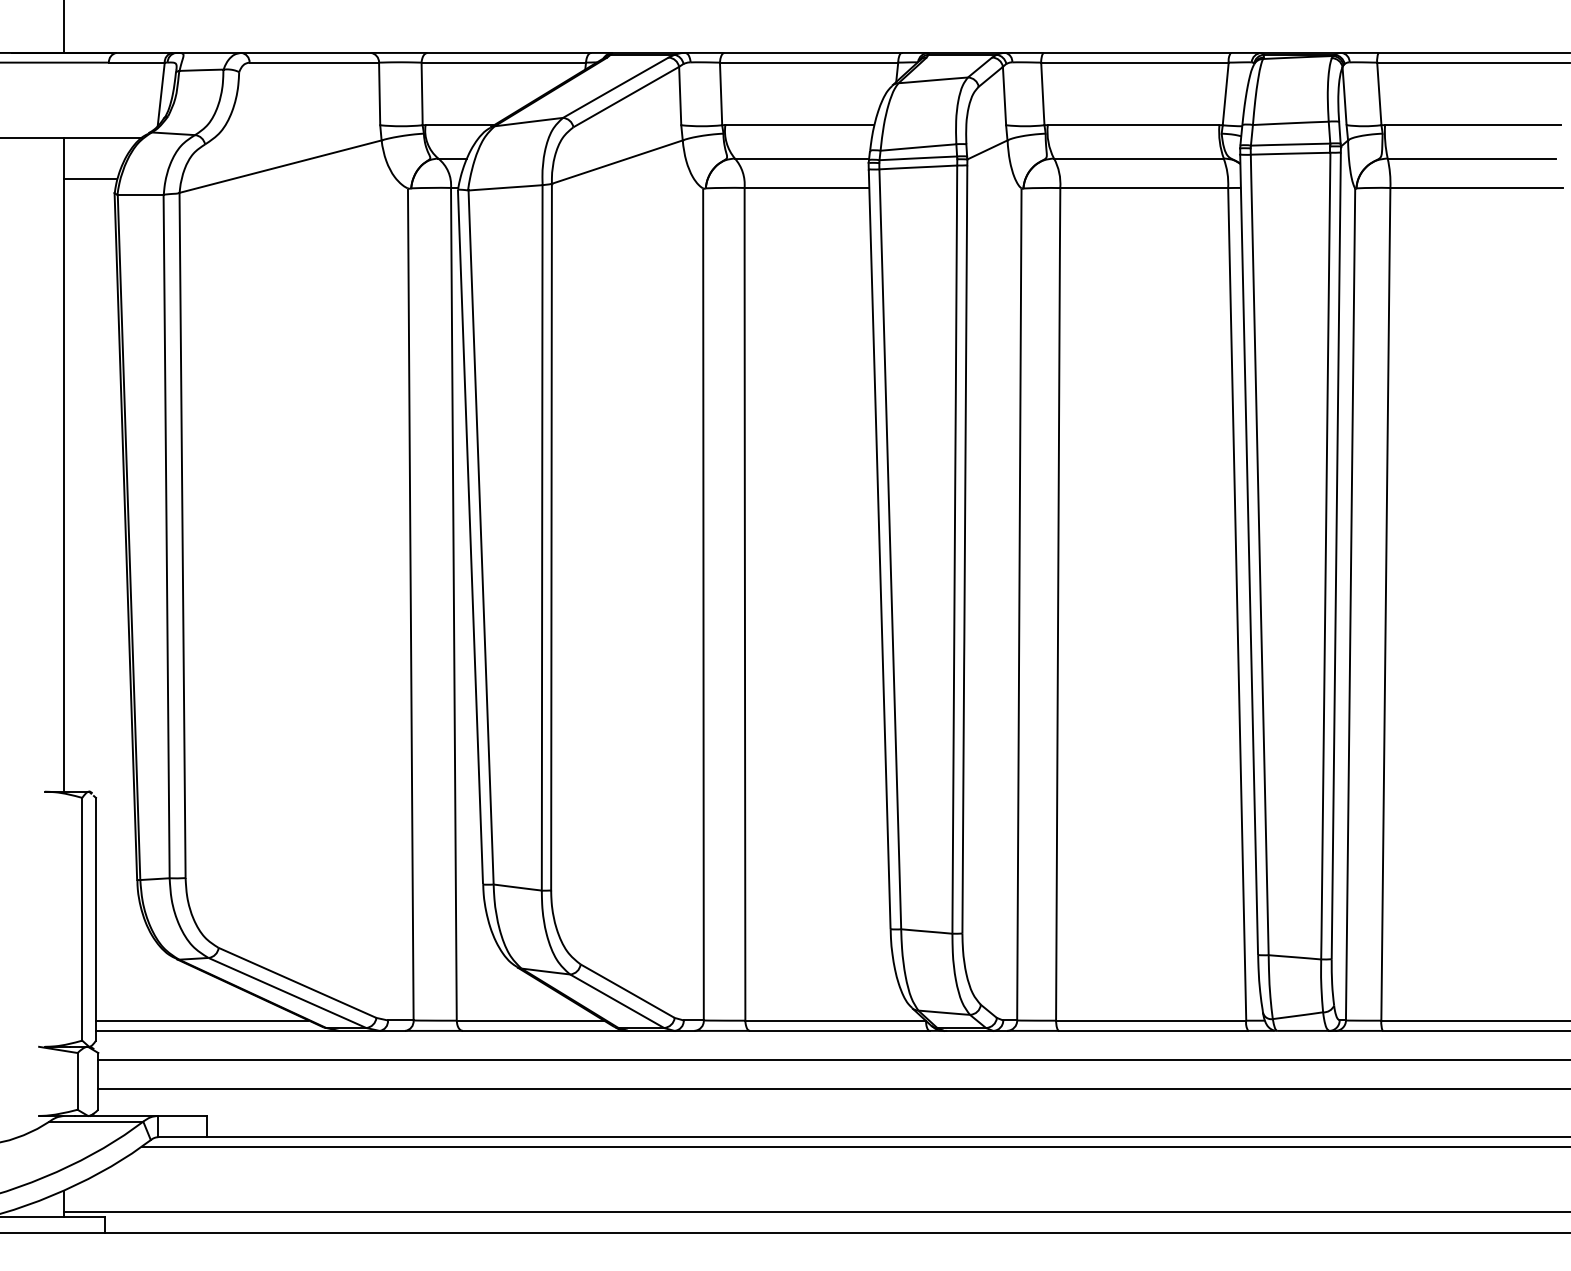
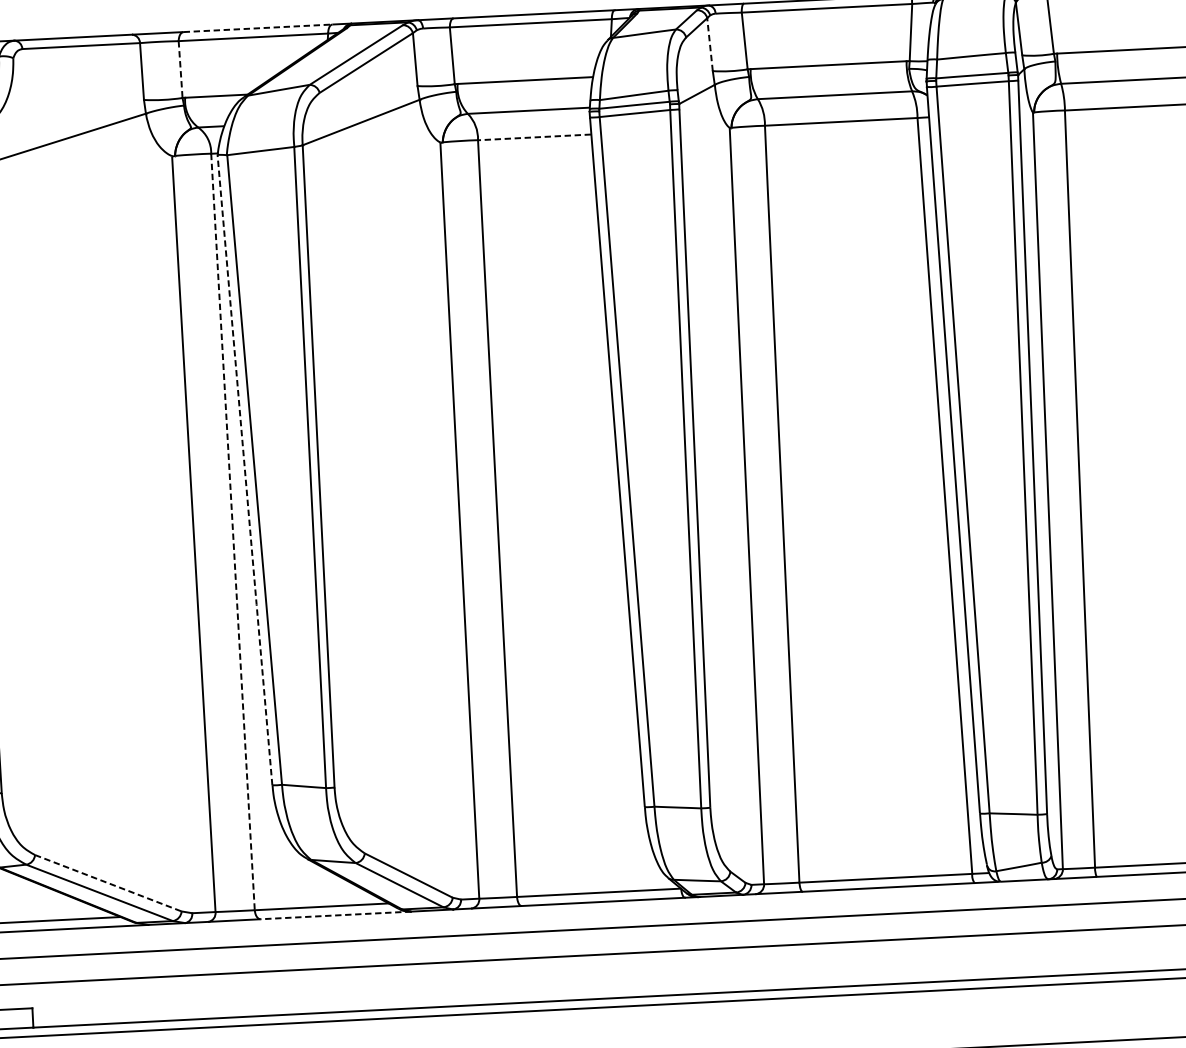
line: (509, 52) -> (258, 27), solid -> dashed
line: (422, 95) -> (181, 70), solid -> dashed
line: (1004, 95) -> (709, 44), solid -> dashed
line: (806, 188) -> (534, 137), solid -> dashed
line: (470, 537) -> (245, 470), solid -> dashed
line: (453, 602) -> (232, 530), solid -> dashed
line: (297, 982) -> (108, 882), solid -> dashed
line: (545, 1030) -> (335, 915), solid -> dashed

